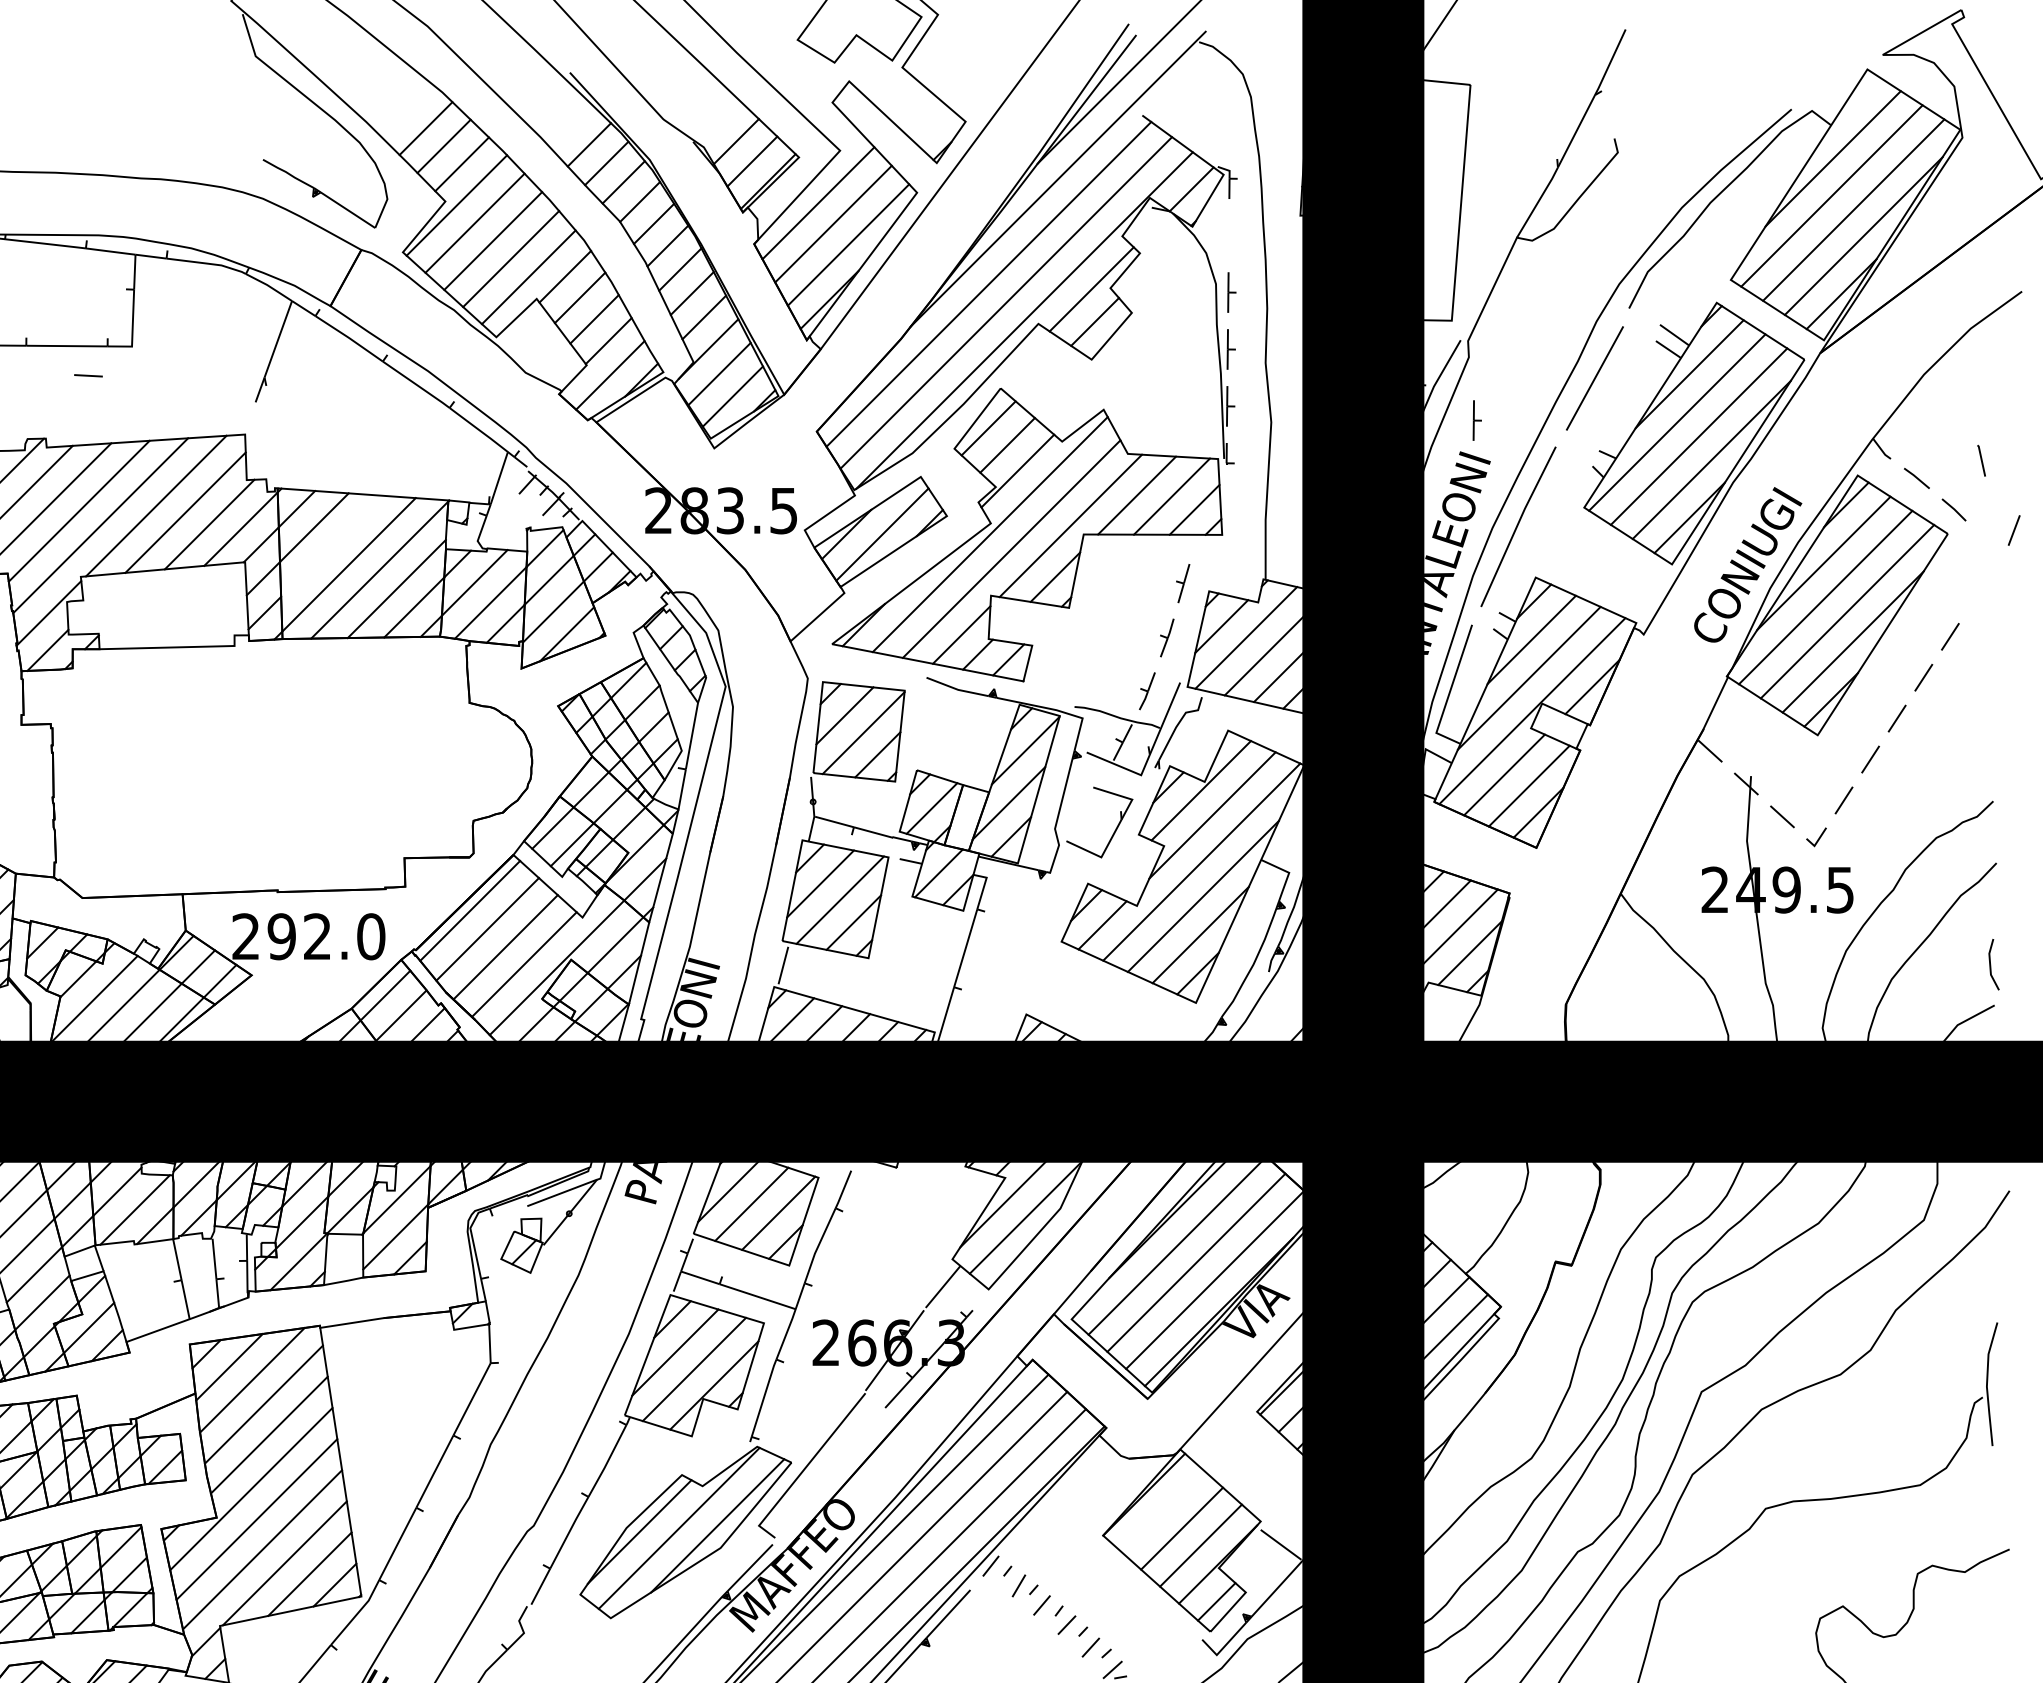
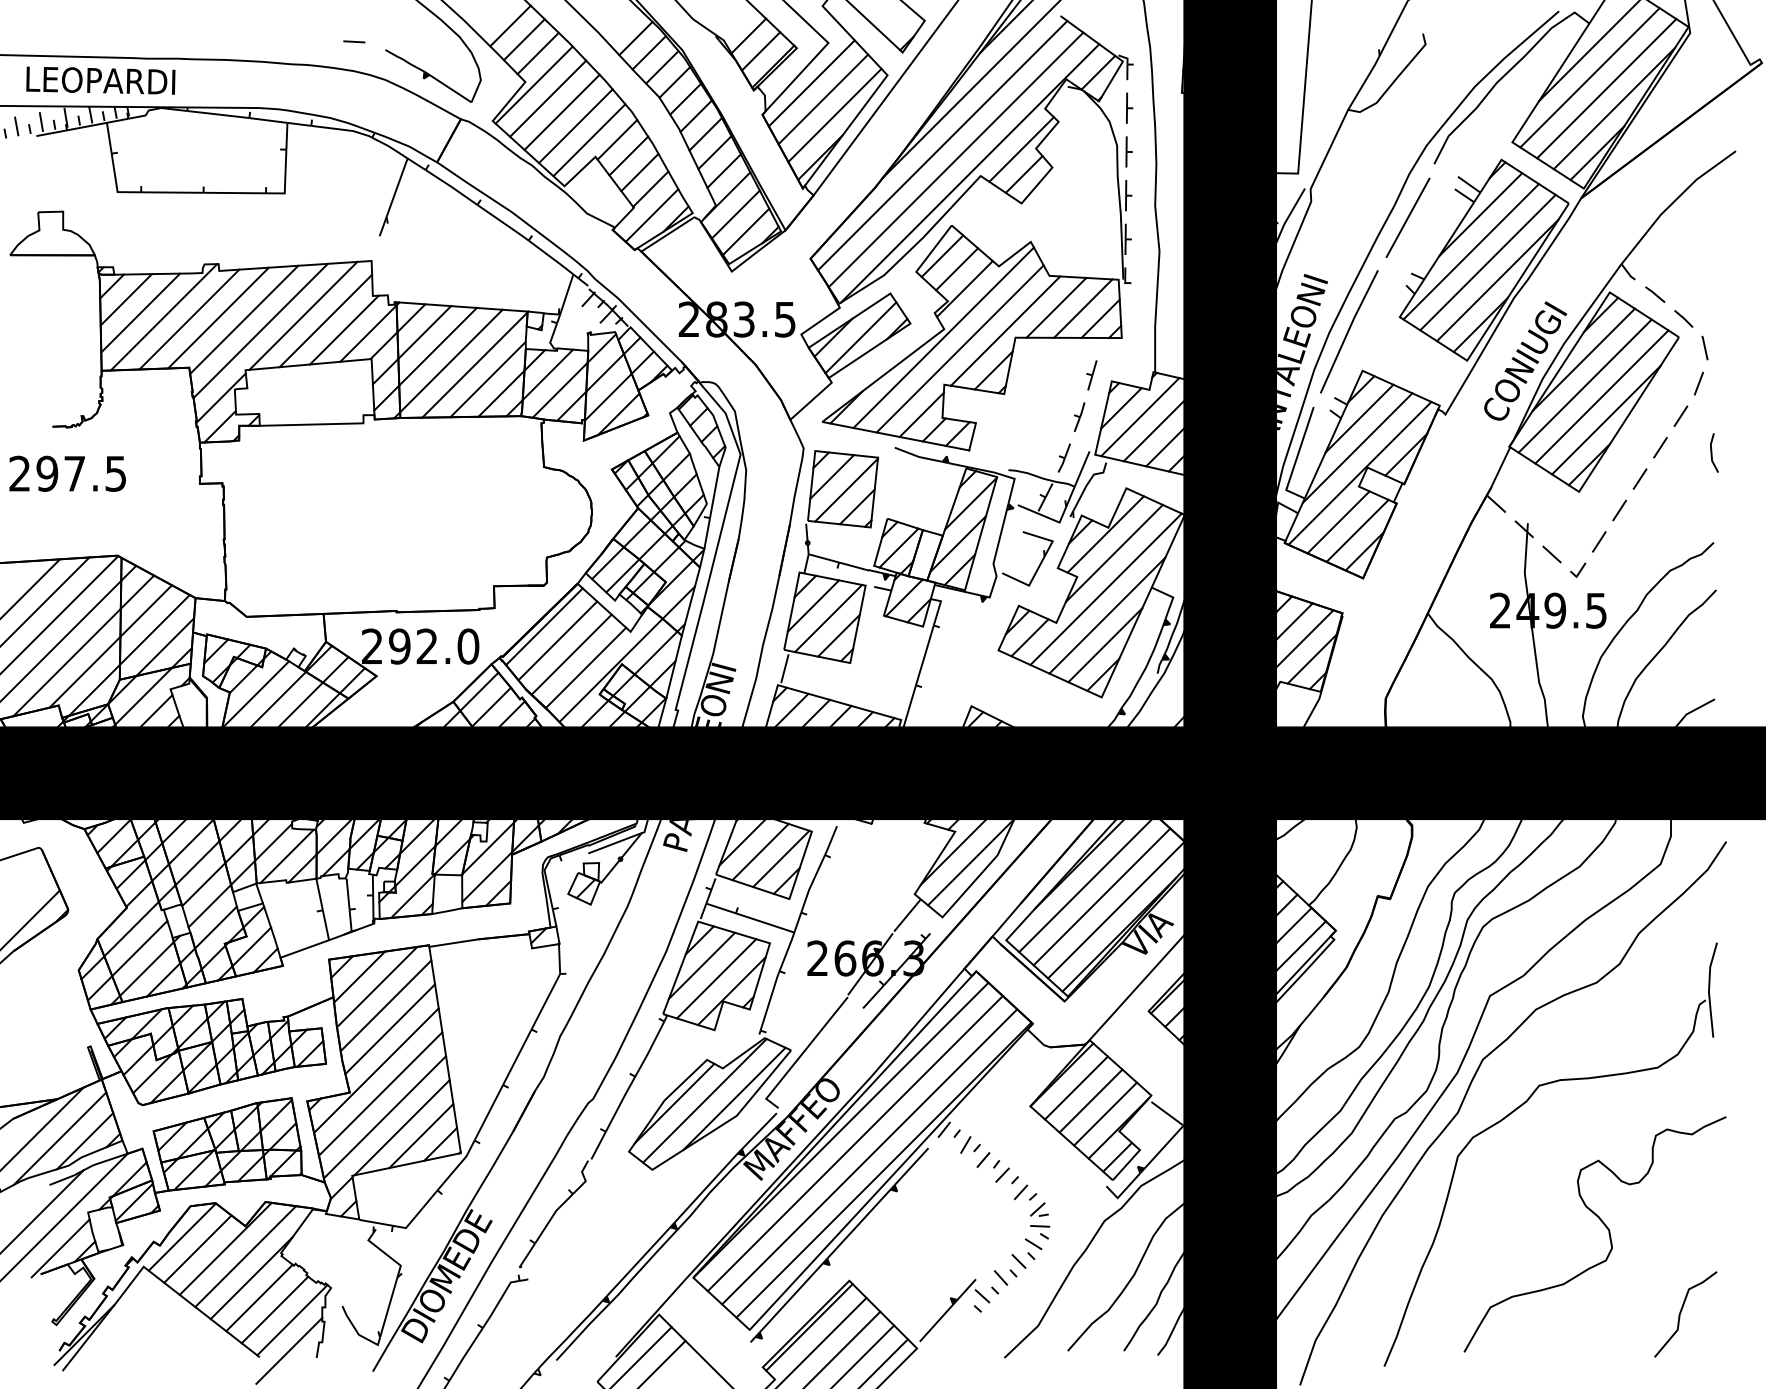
line: (88, 375) -> (354, 41), moved
part: (1477, 419) -> (1129, 107), moved
line: (1981, 459) -> (1704, 347), moved
line: (2013, 530) -> (1698, 383), moved
line: (330, 545) -> (437, 346), added
line: (1991, 964) -> (1712, 452), moved
line: (1163, 1511) -> (1076, 1087), added

